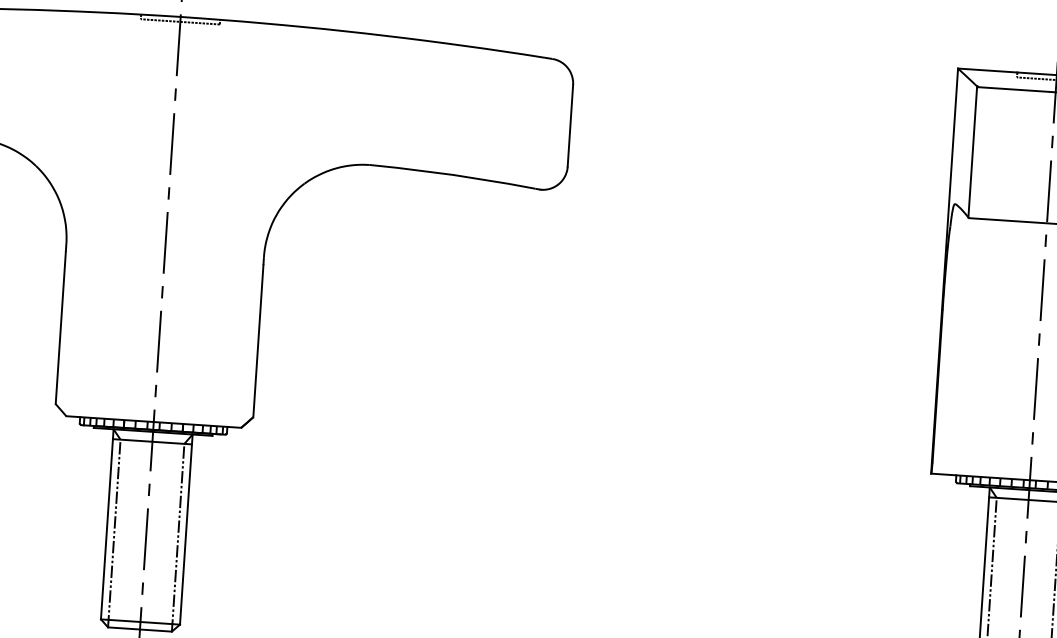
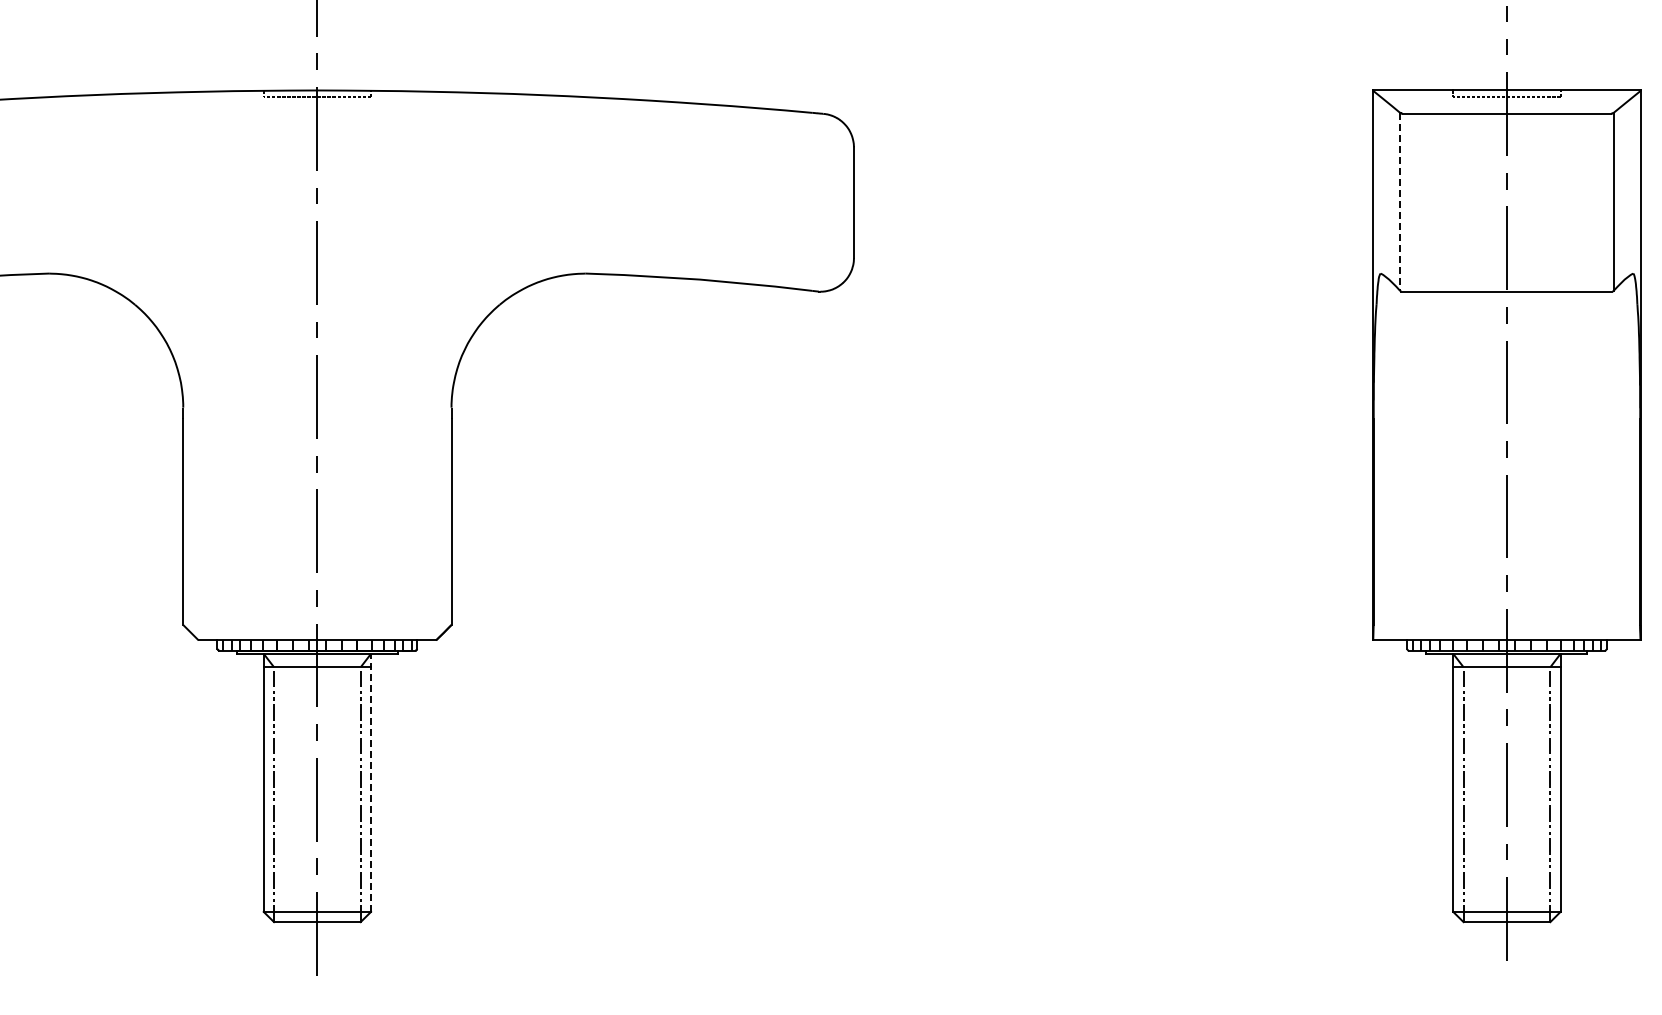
line: (973, 151) -> (1400, 201), solid -> dashed
line: (186, 529) -> (371, 782), solid -> dashed

